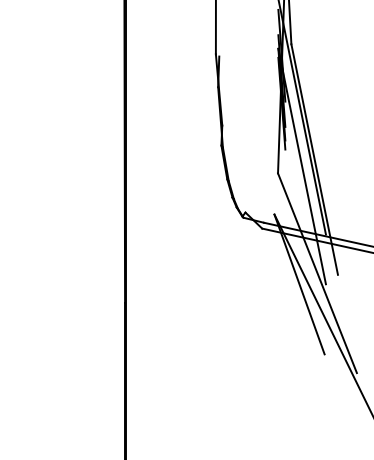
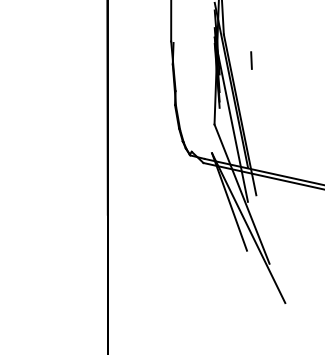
line: (331, 81) -> (251, 60), added

